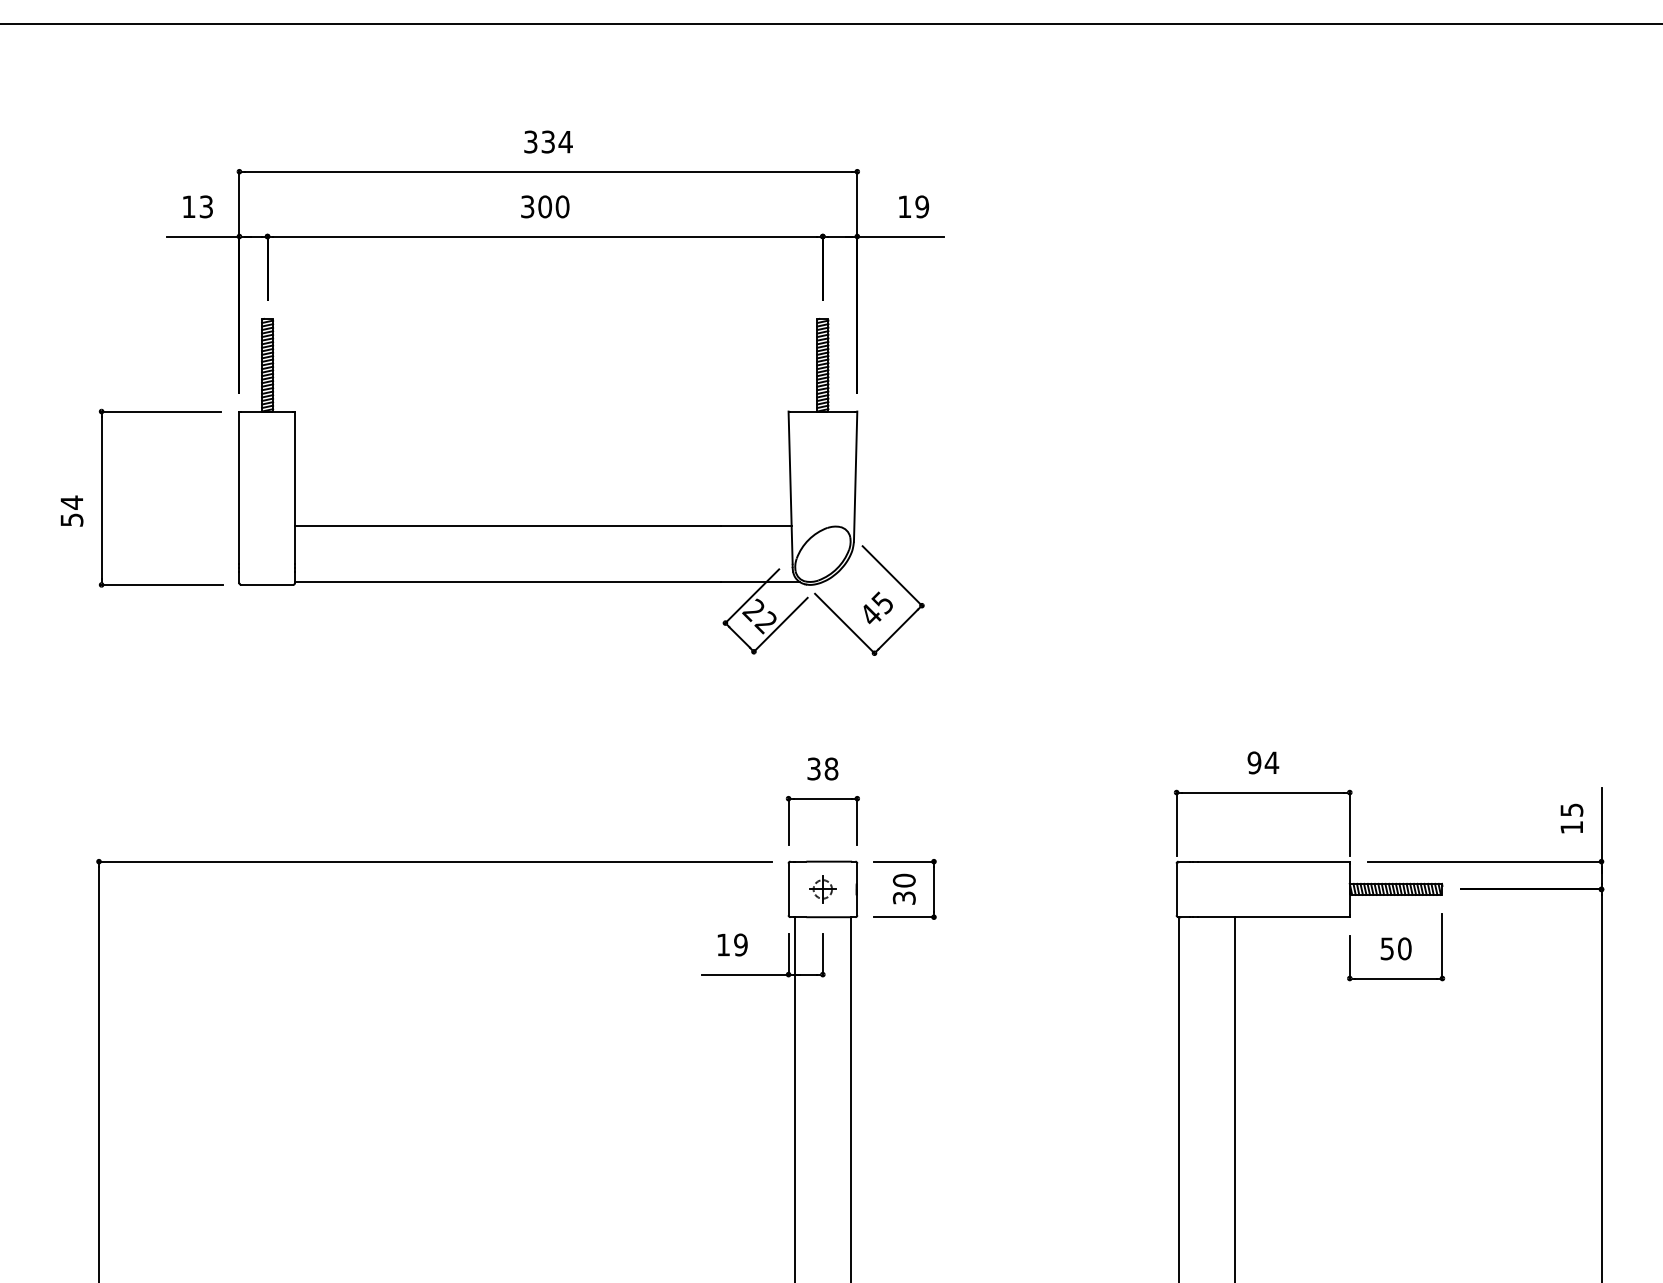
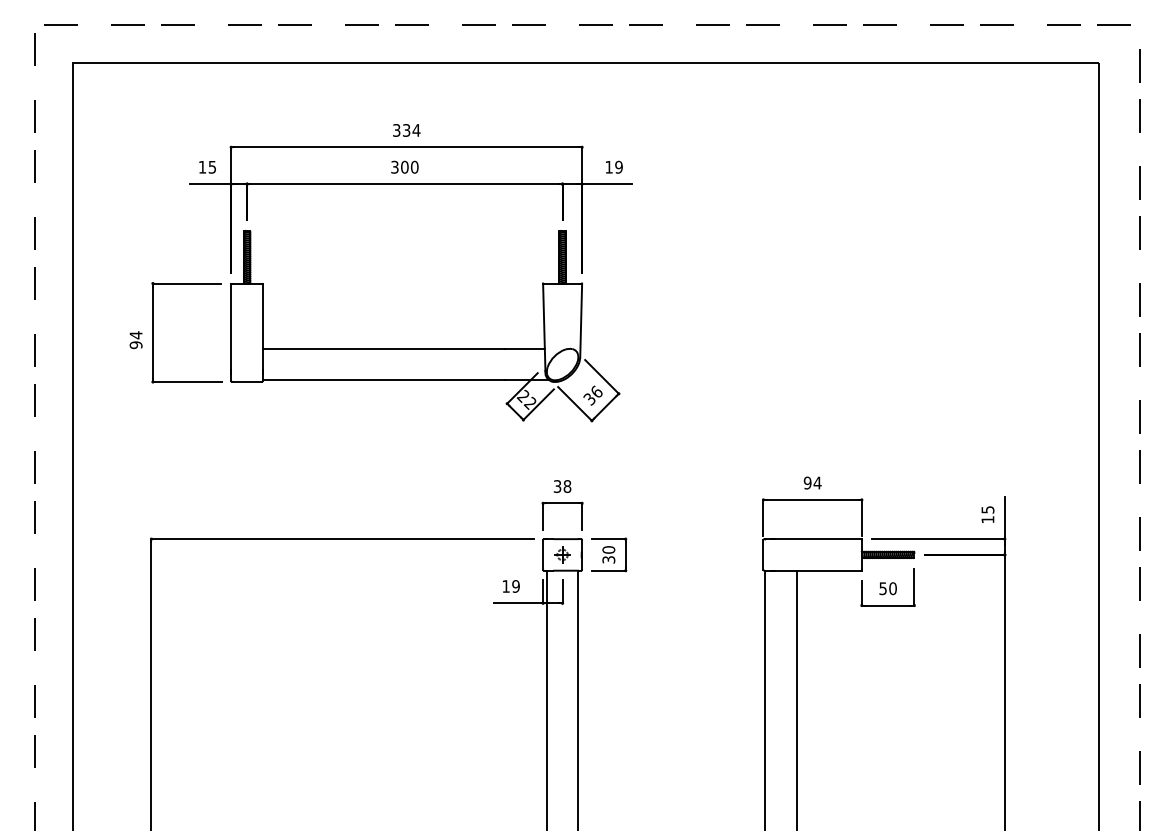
text: (206, 205) -> (212, 166), 13 -> 15
text: (70, 520) -> (135, 345), 54 -> 94
text: (875, 608) -> (592, 395), 45 -> 36

